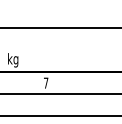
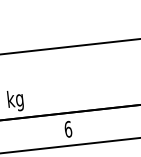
text: (45, 82) -> (67, 128), 7 -> 6

